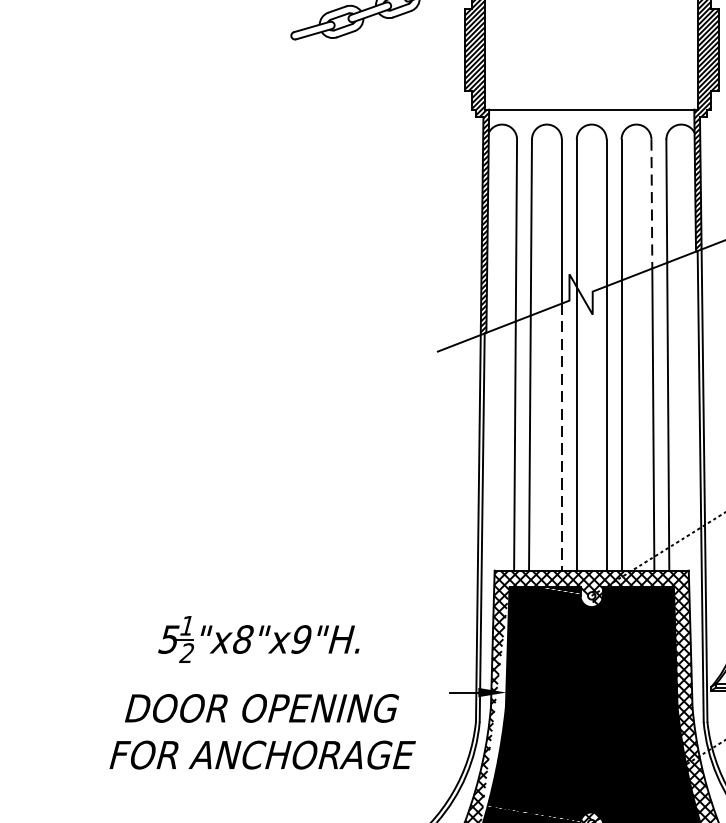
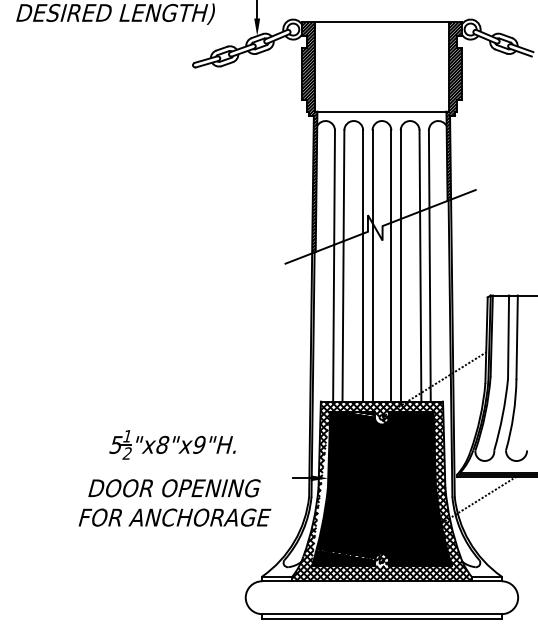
line: (651, 204) -> (419, 171), dashed -> solid
line: (562, 438) -> (363, 318), dashed -> solid

